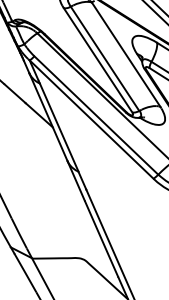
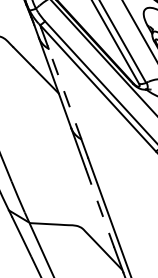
line: (59, 127) -> (65, 94), solid -> dashed
line: (101, 239) -> (99, 208), solid -> dashed

